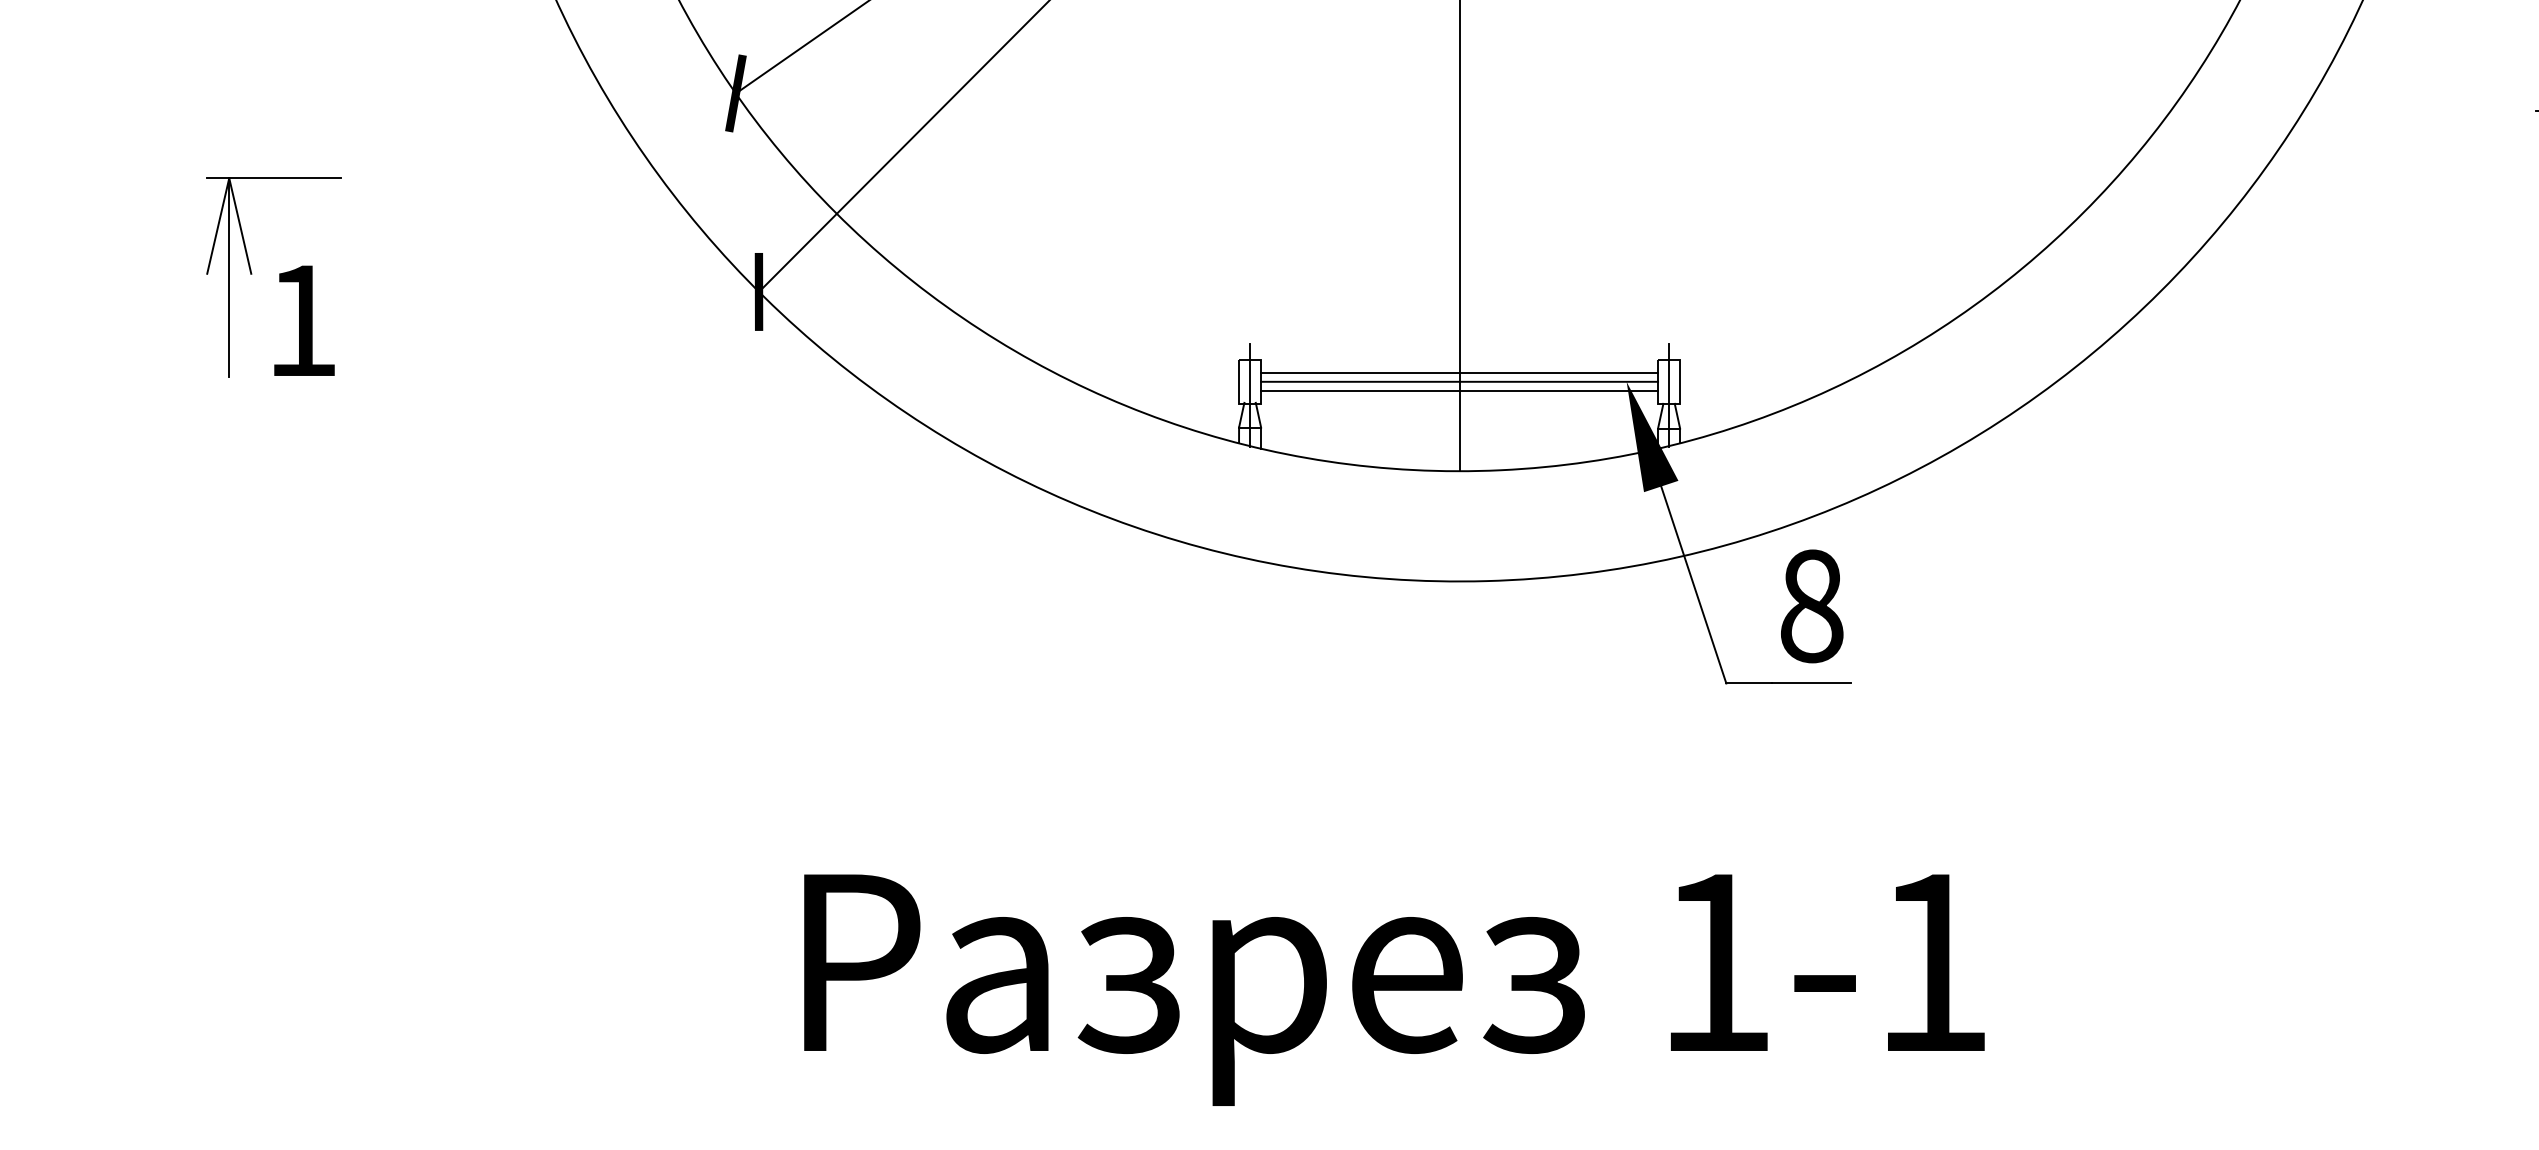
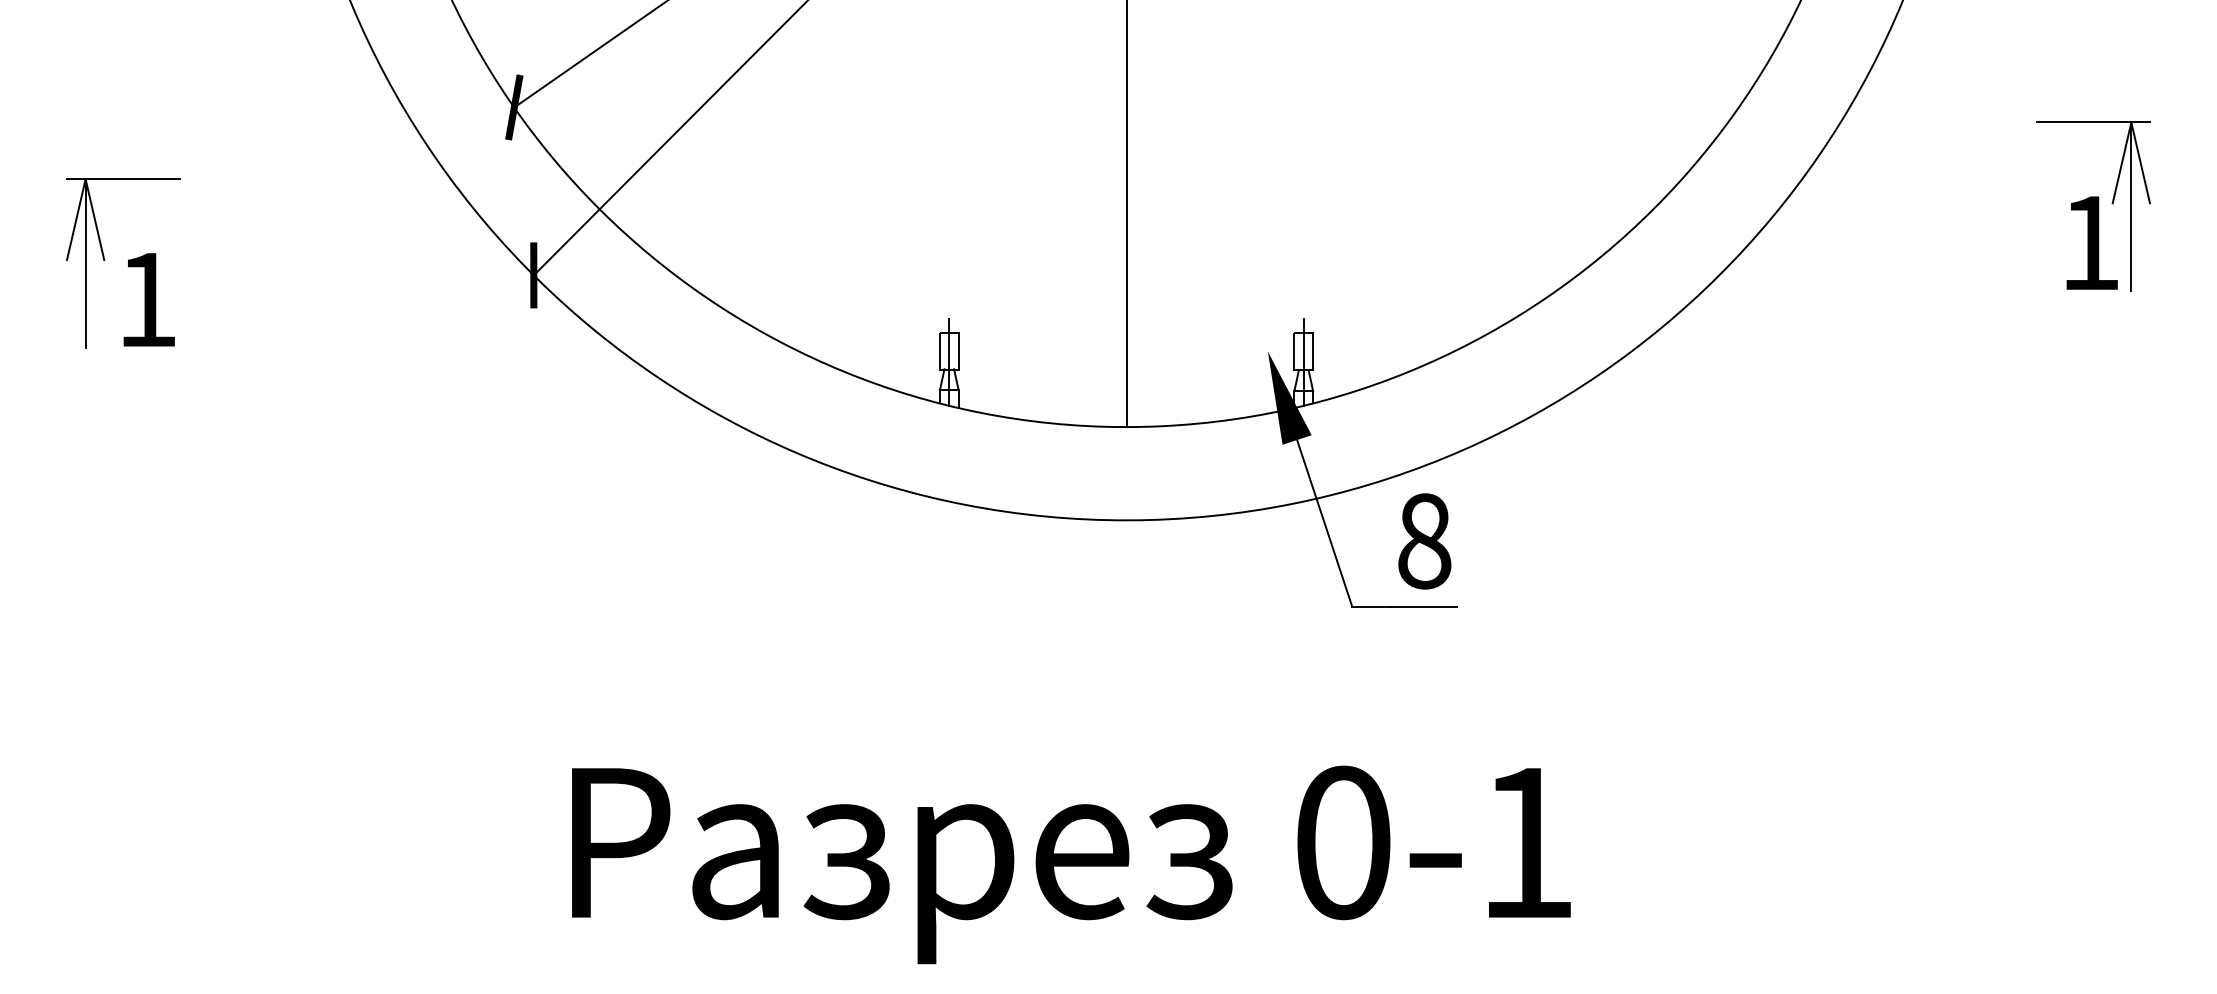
line: (1459, 372) -> (1126, 343), removed
line: (1459, 381) -> (1126, 351), removed
line: (1459, 390) -> (1126, 358), removed
text: (1716, 962) -> (1343, 842), 1-1 -> 0-1

